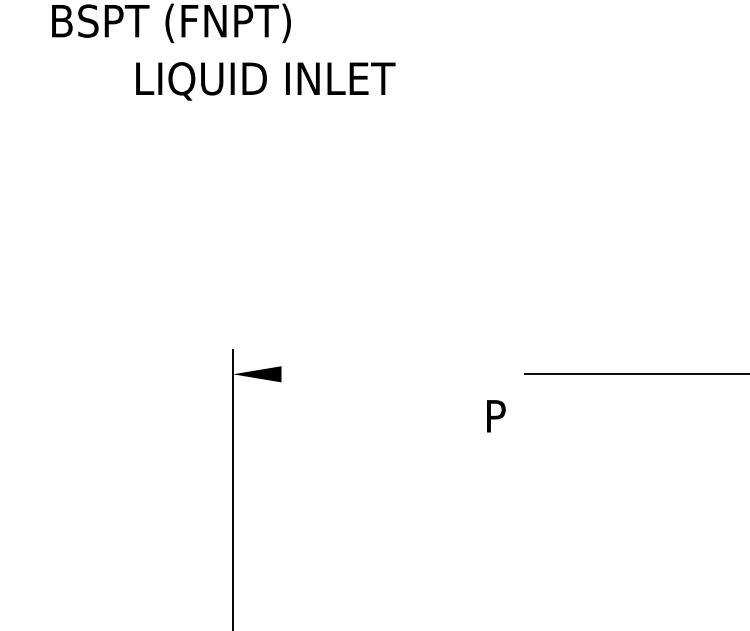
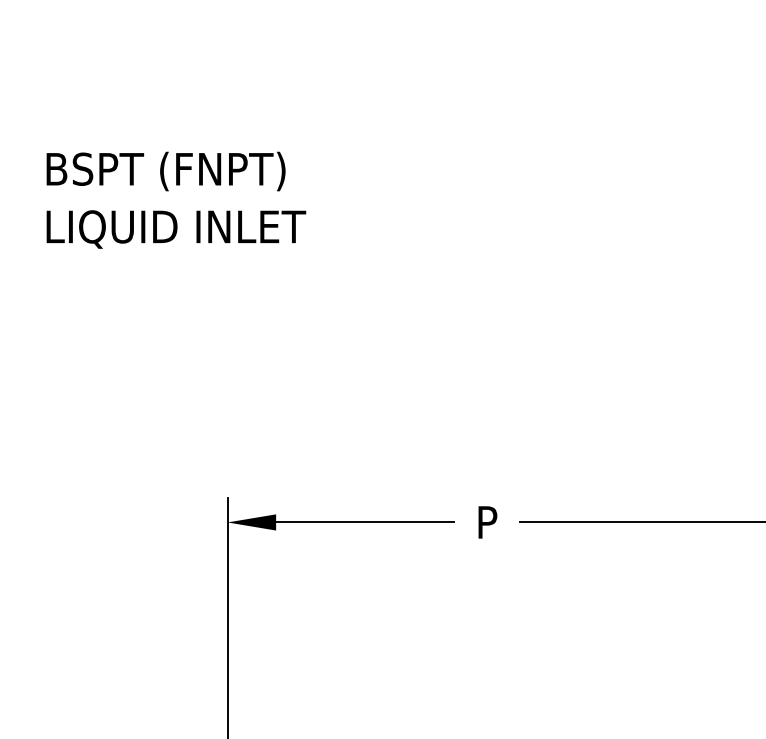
text: (265, 81) -> (176, 229), moved
line: (369, 374) -> (364, 522), added
text: (495, 416) -> (487, 522), moved

